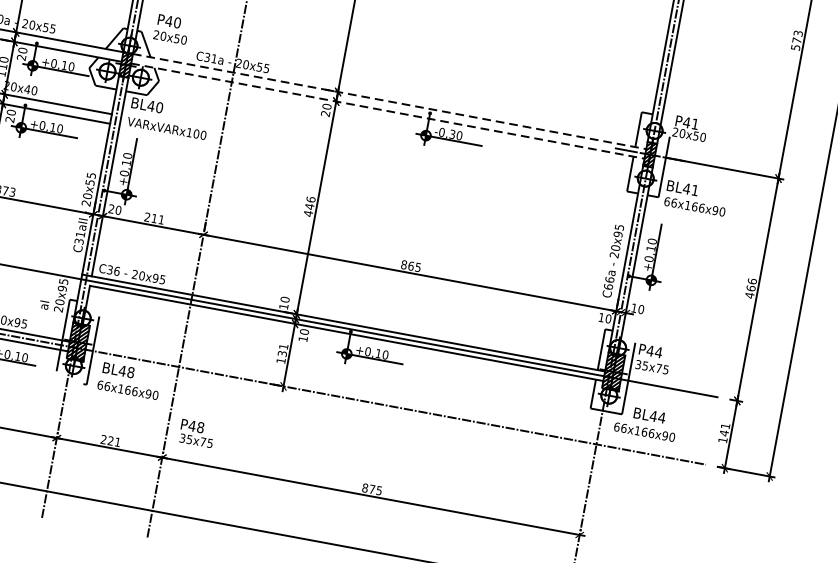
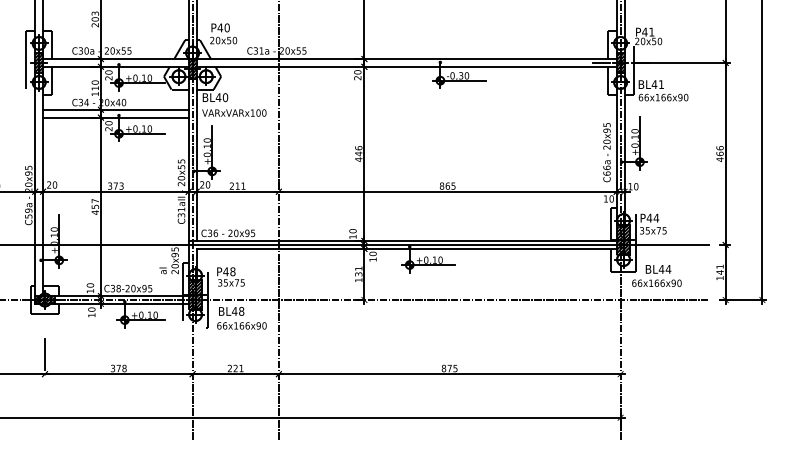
line: (390, 102) -> (407, 59), dashed -> solid
line: (389, 110) -> (407, 66), dashed -> solid
text: (196, 432) -> (230, 276), moved

